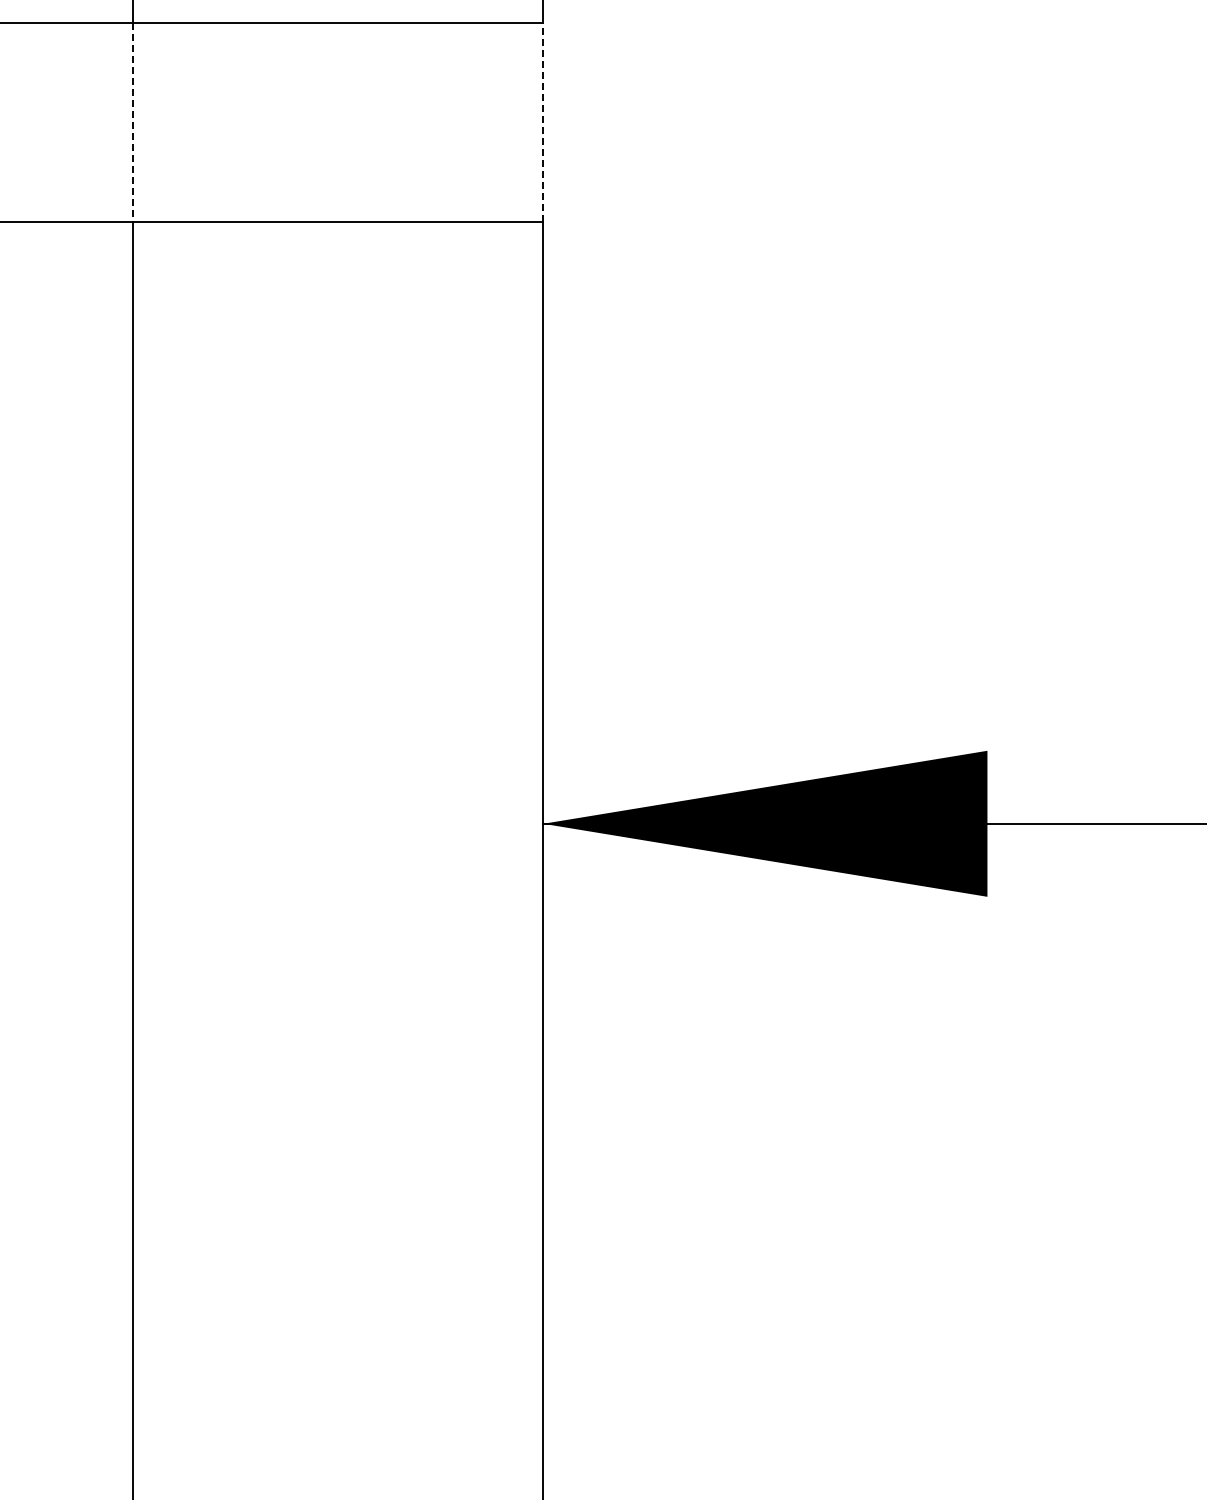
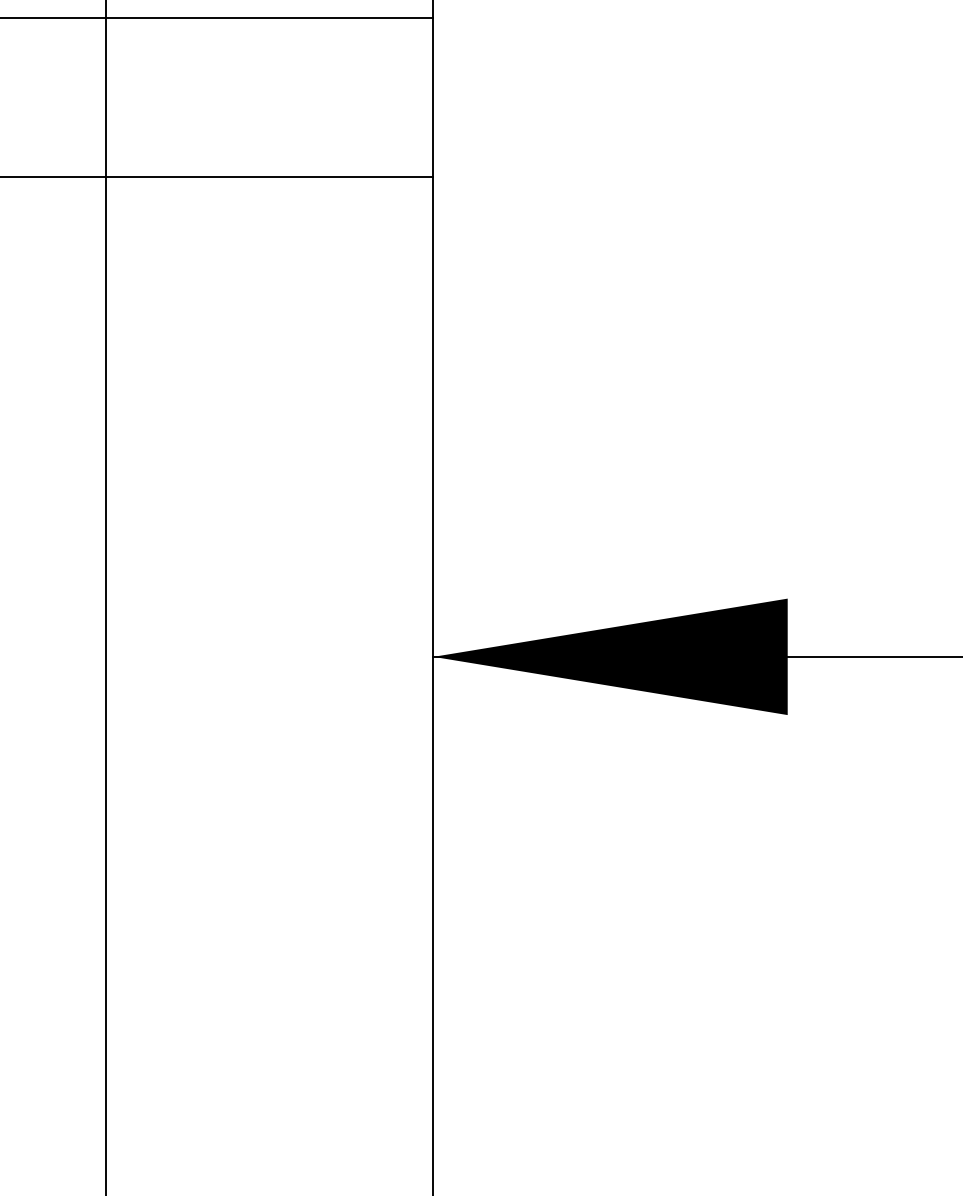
line: (543, 121) -> (433, 96), dashed -> solid
line: (132, 122) -> (105, 97), dashed -> solid

